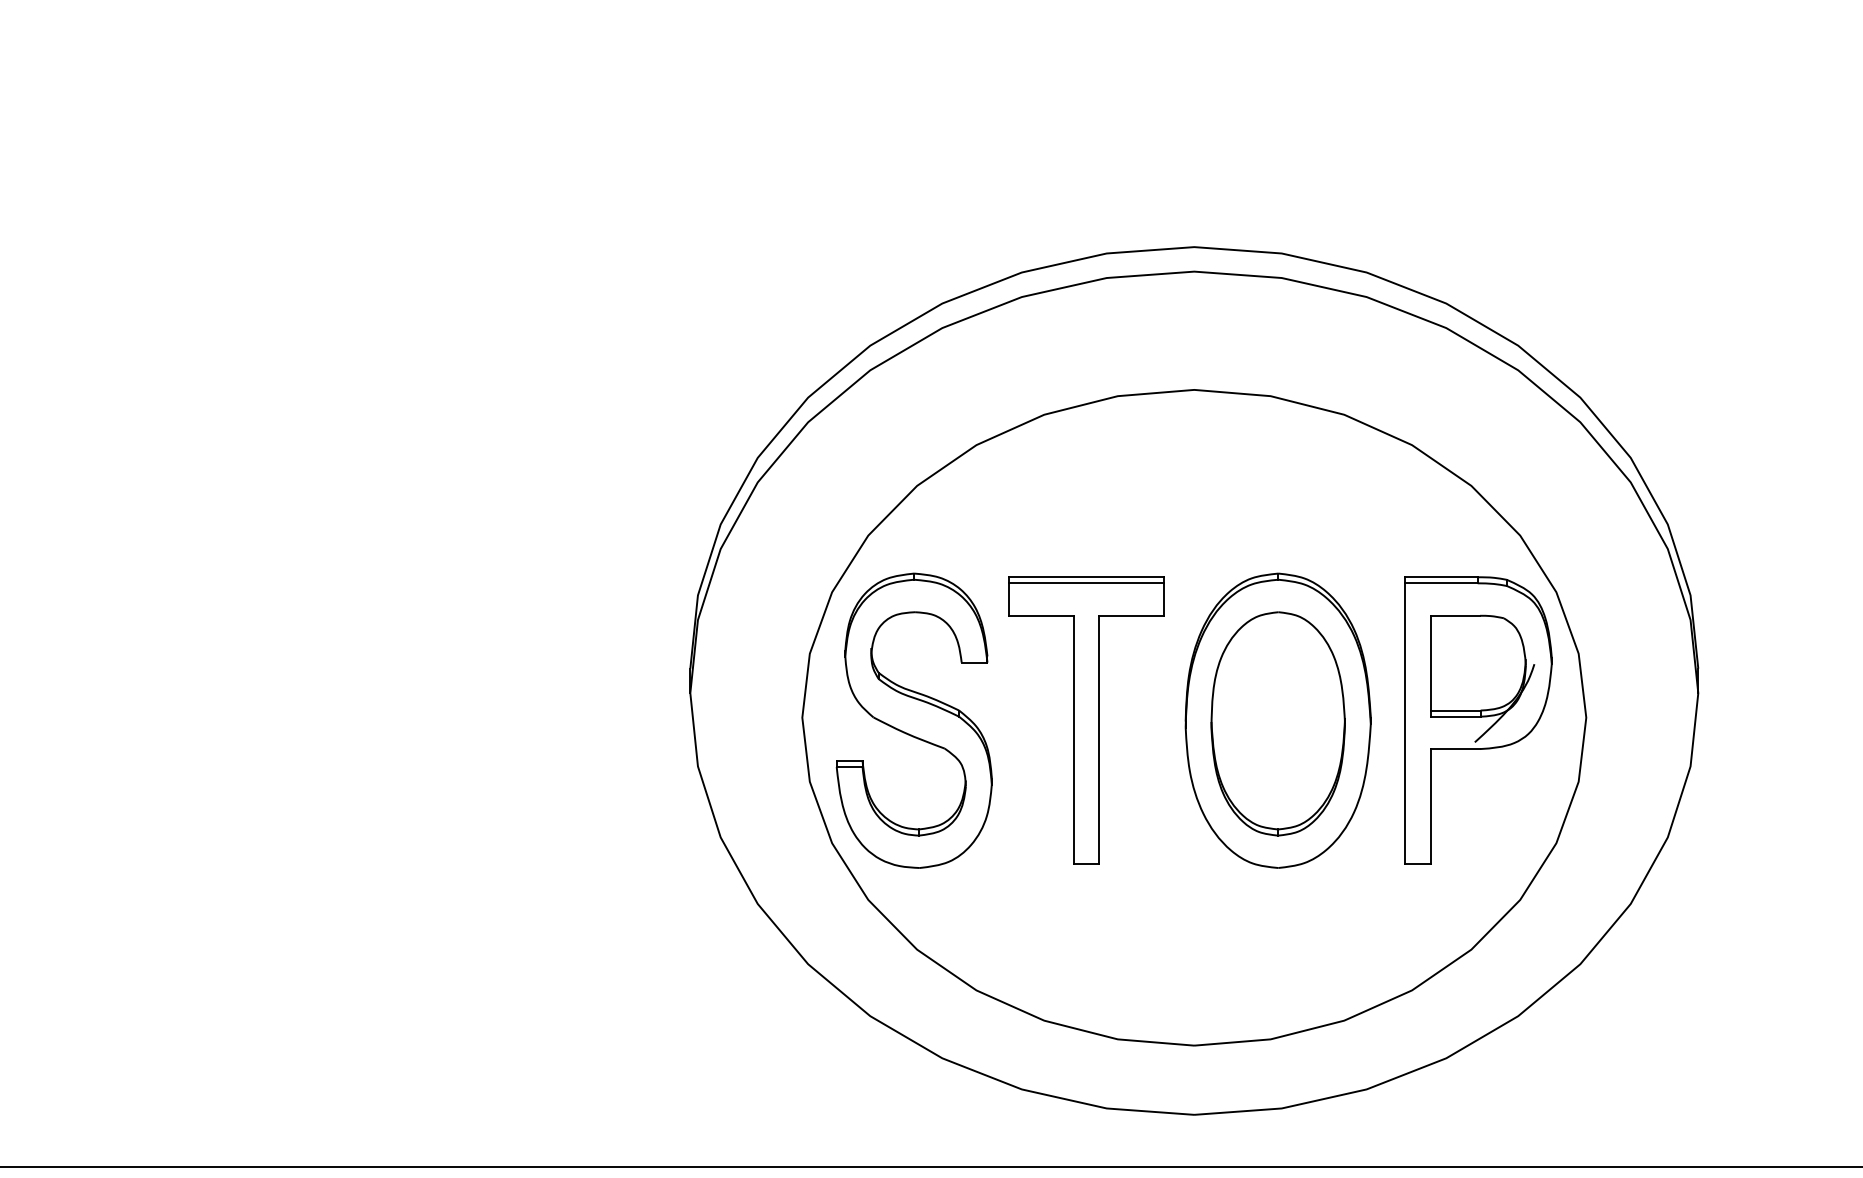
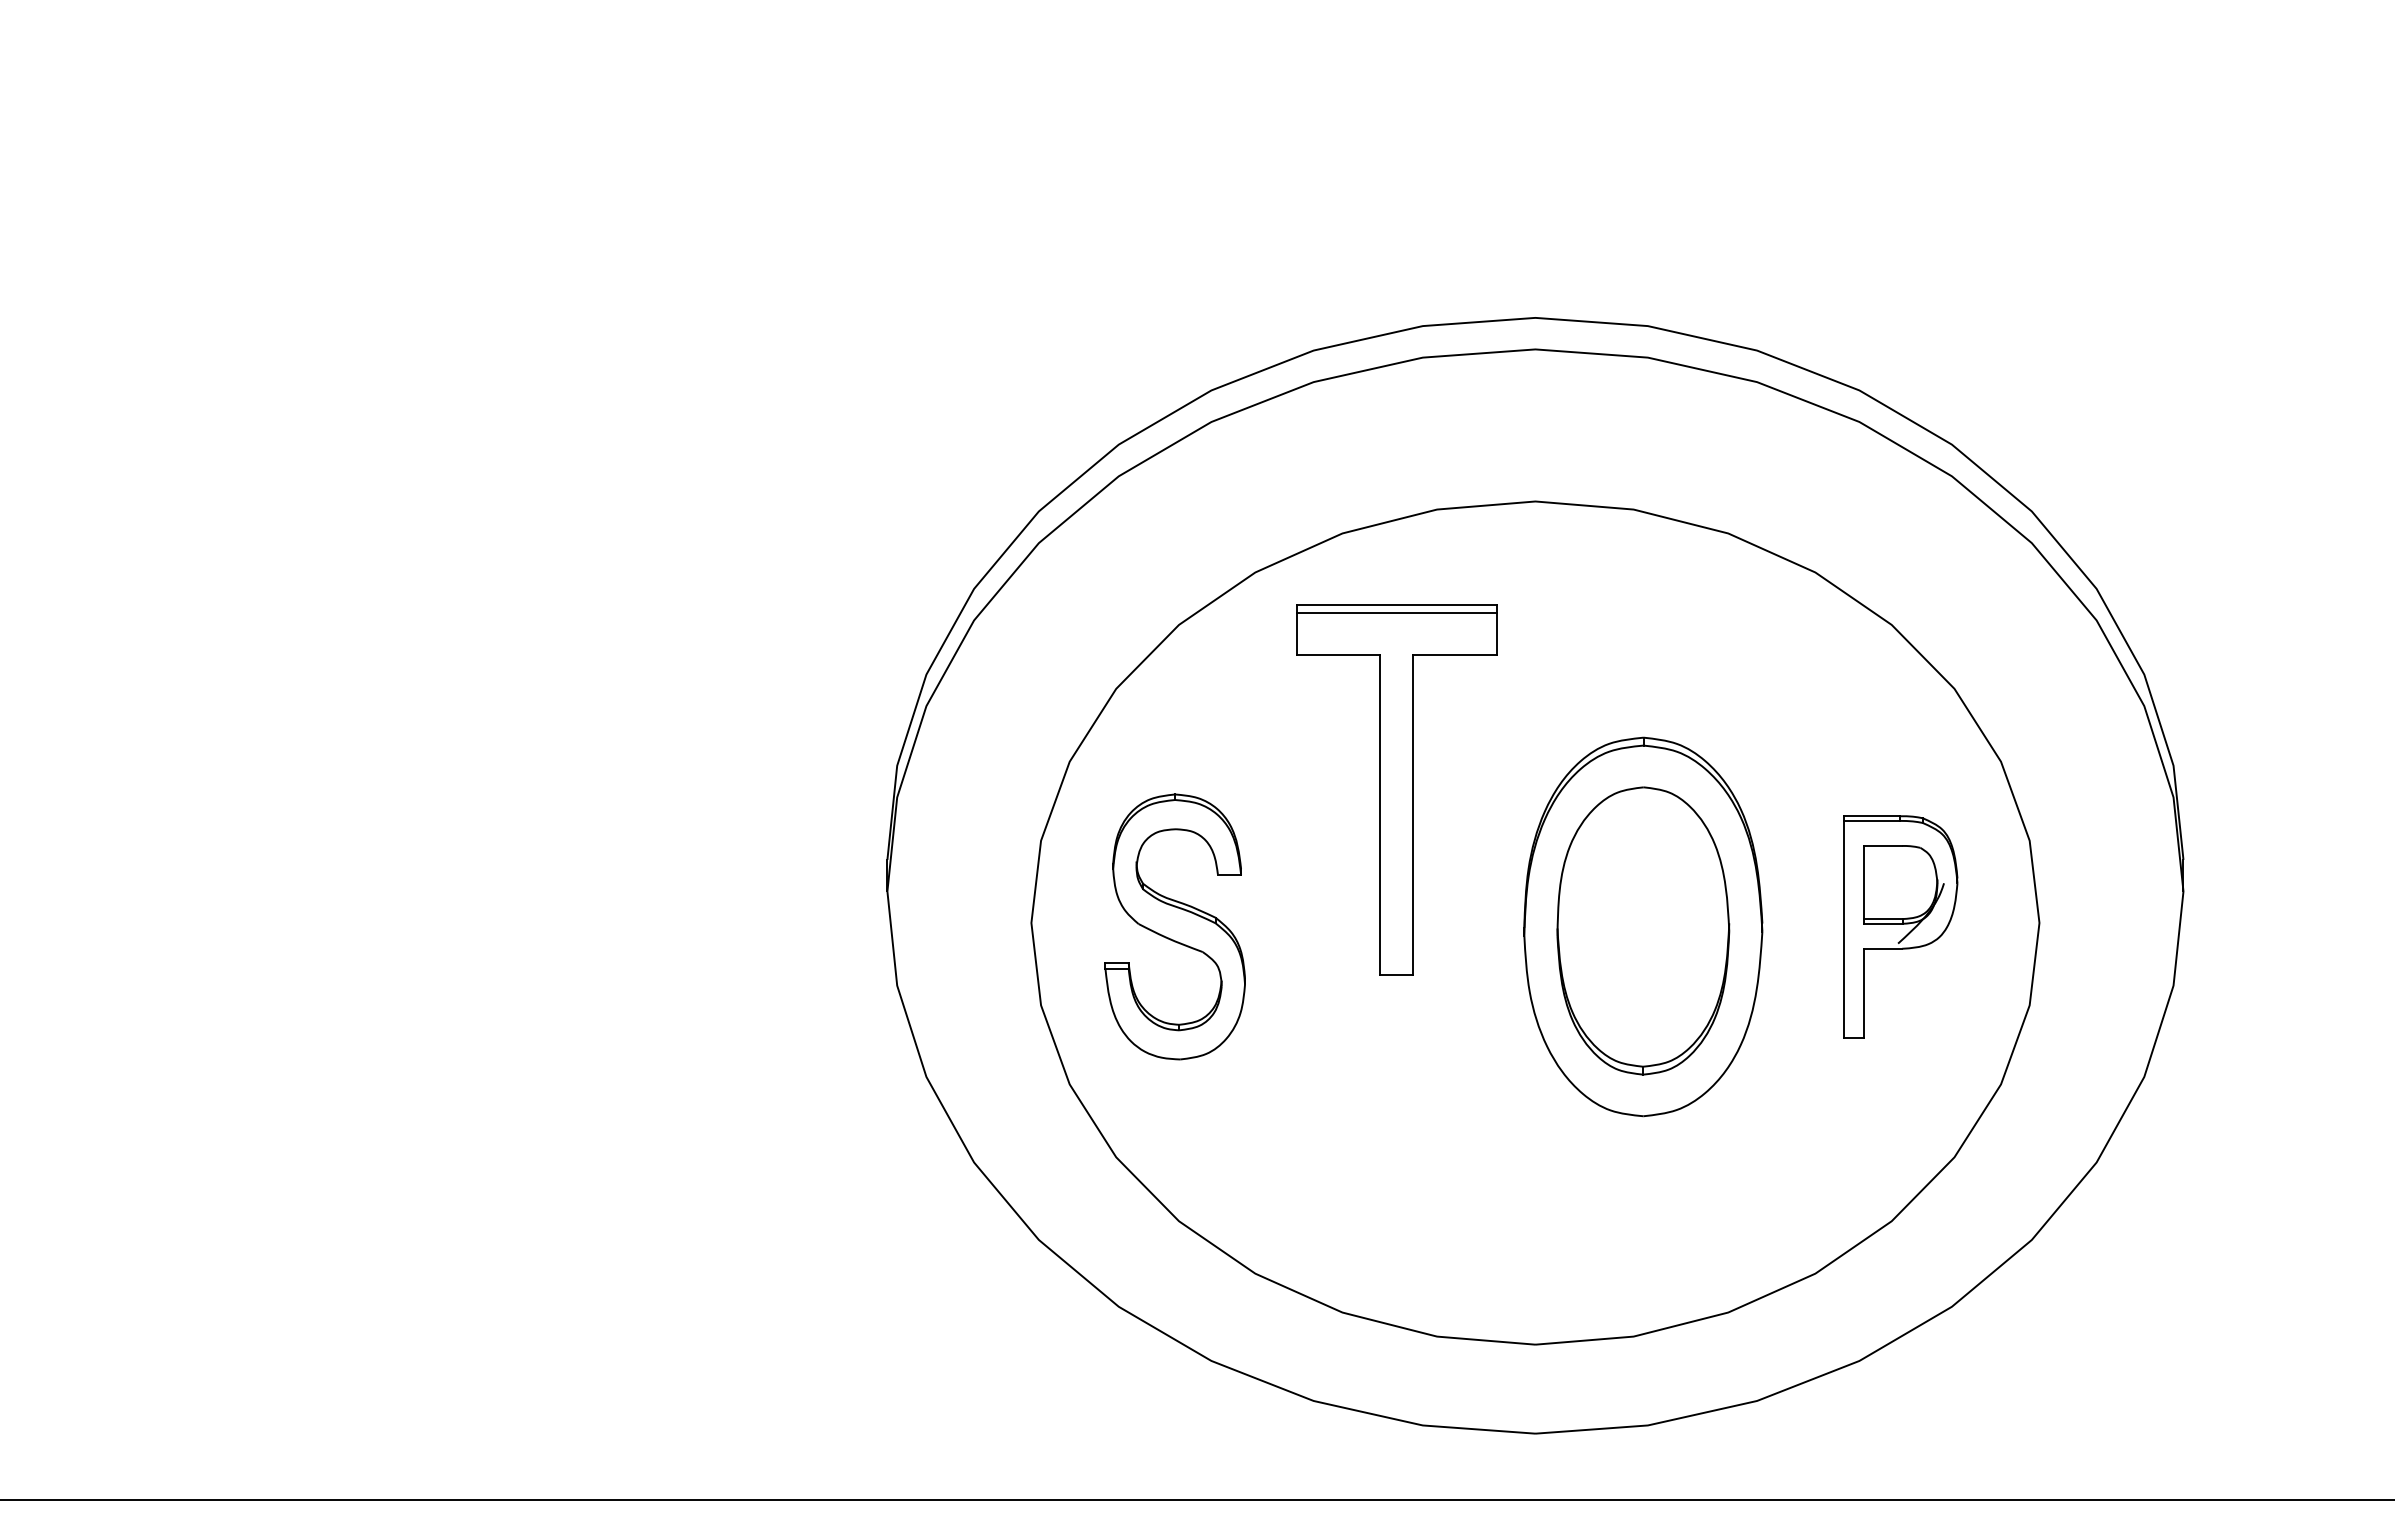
part: (913, 720) -> (1174, 926), size x0.7
part: (1086, 720) -> (1396, 789), moved
part: (1478, 720) -> (1900, 926), size x0.6

